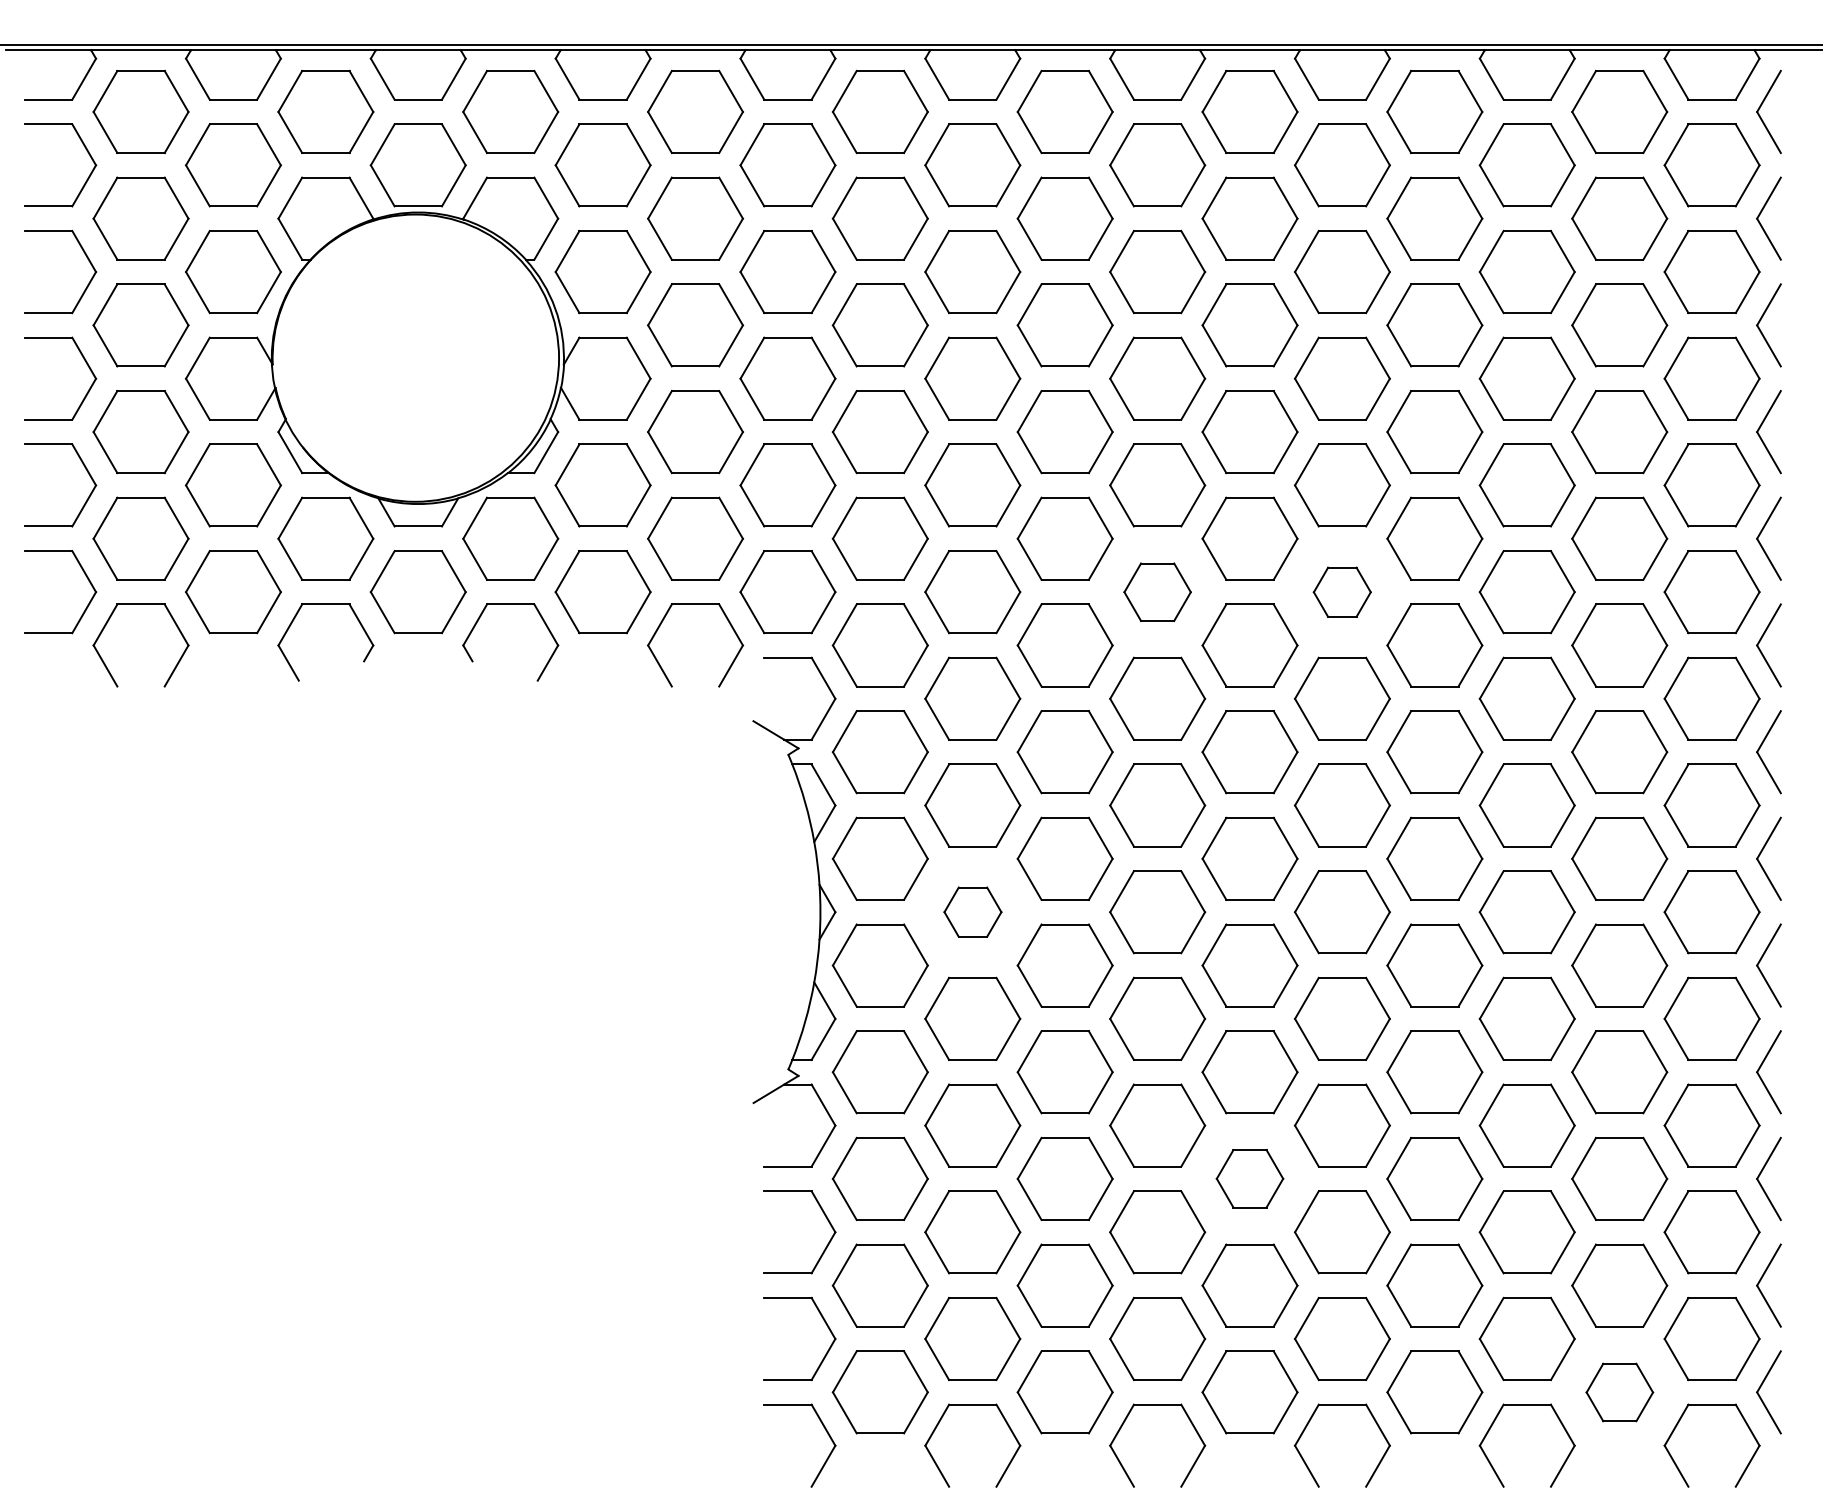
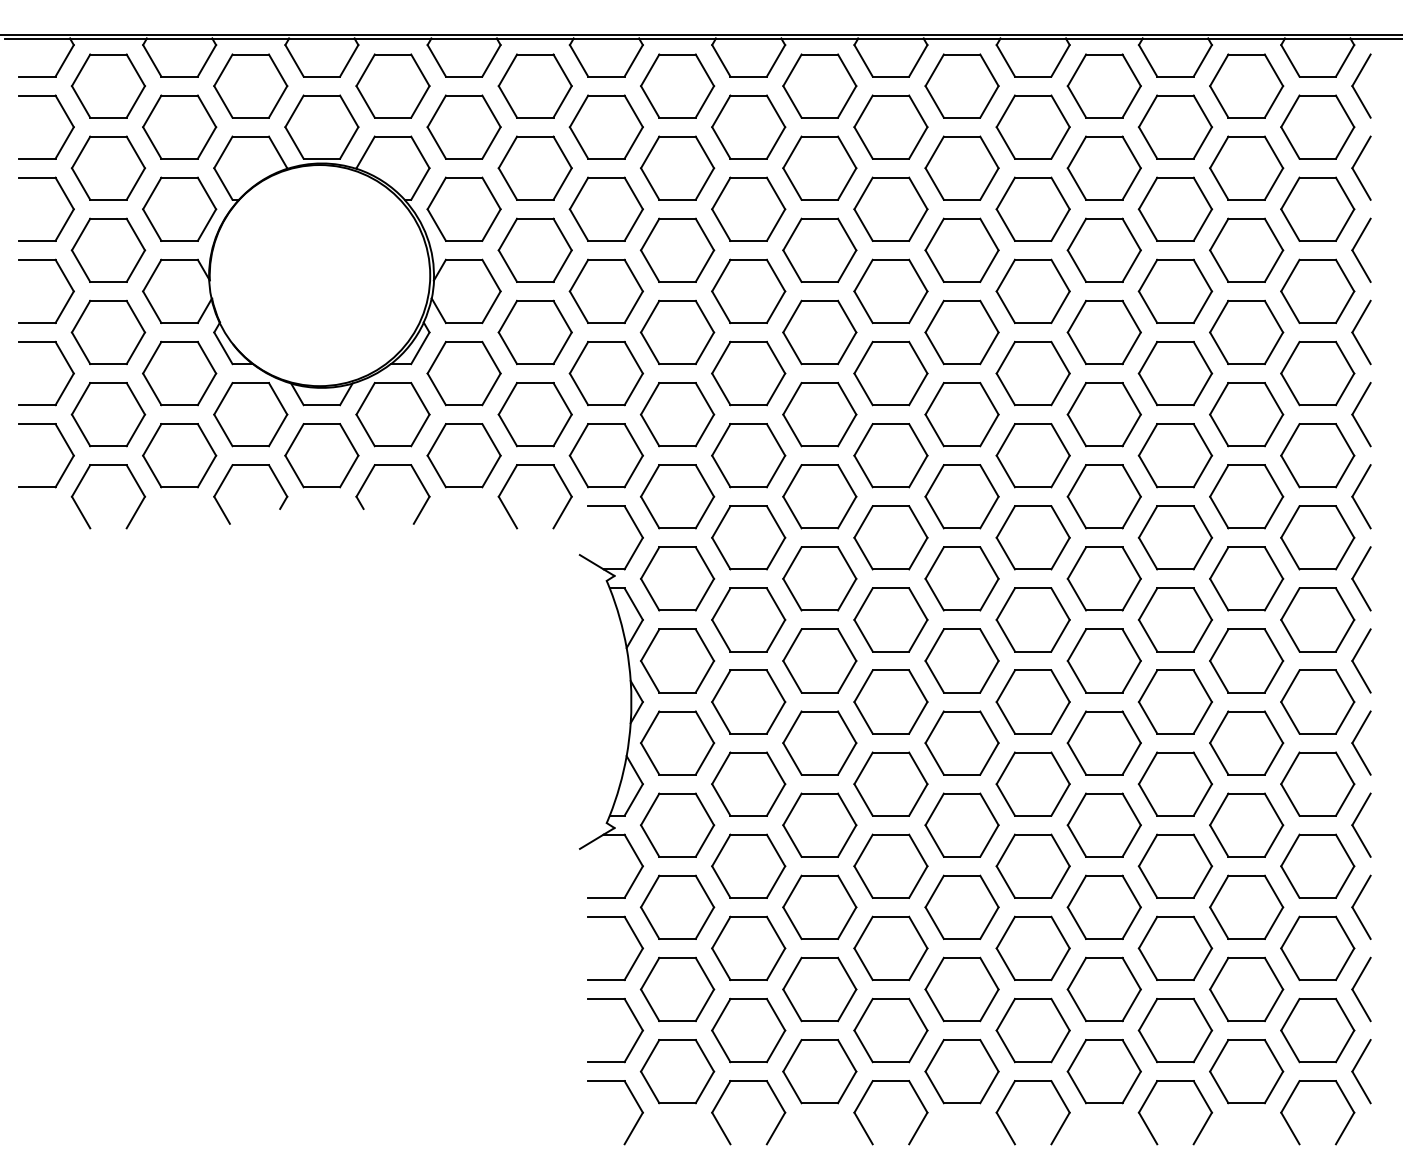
part: (1157, 591) -> (890, 455), size x1.43
part: (1341, 591) -> (1032, 455), size x1.67
part: (972, 911) -> (748, 701), size x1.67
part: (1249, 1177) -> (961, 906), size x1.43
part: (1619, 1392) -> (1246, 1071), size x1.43

